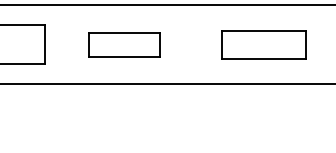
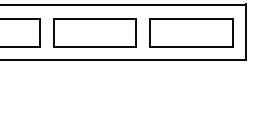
part: (123, 44) -> (94, 32), size x1.67
part: (264, 44) -> (191, 32), size x1.43

